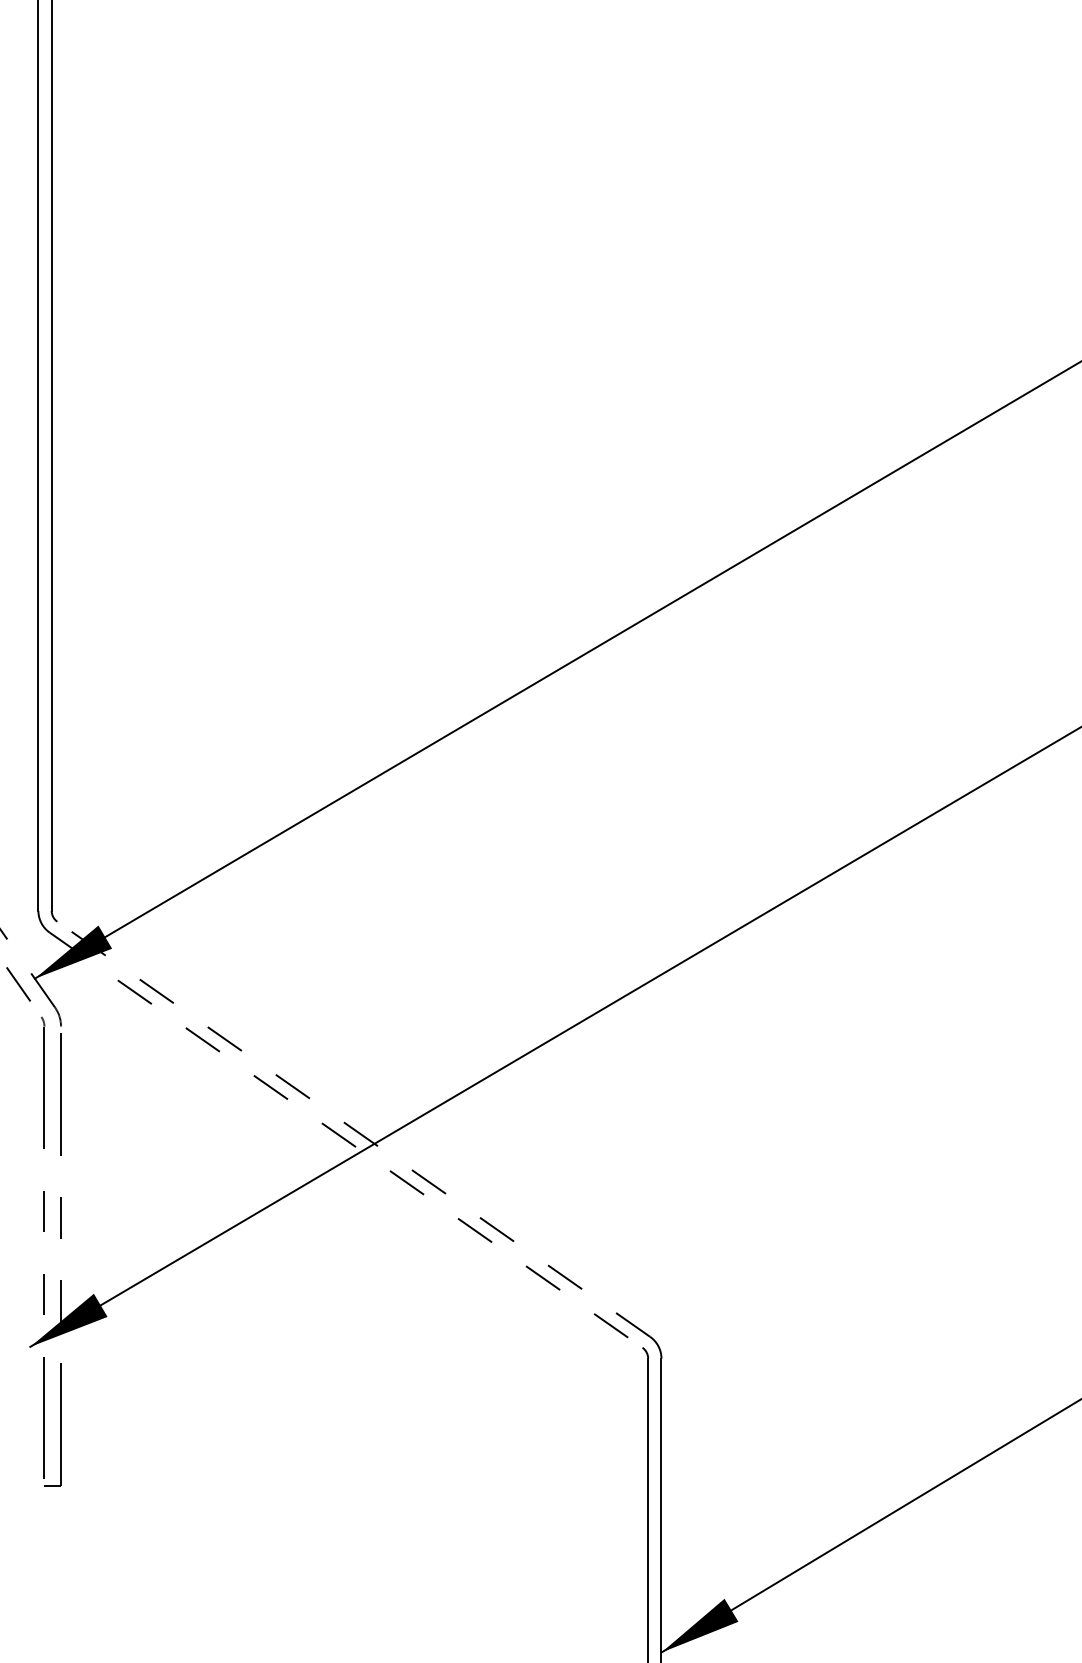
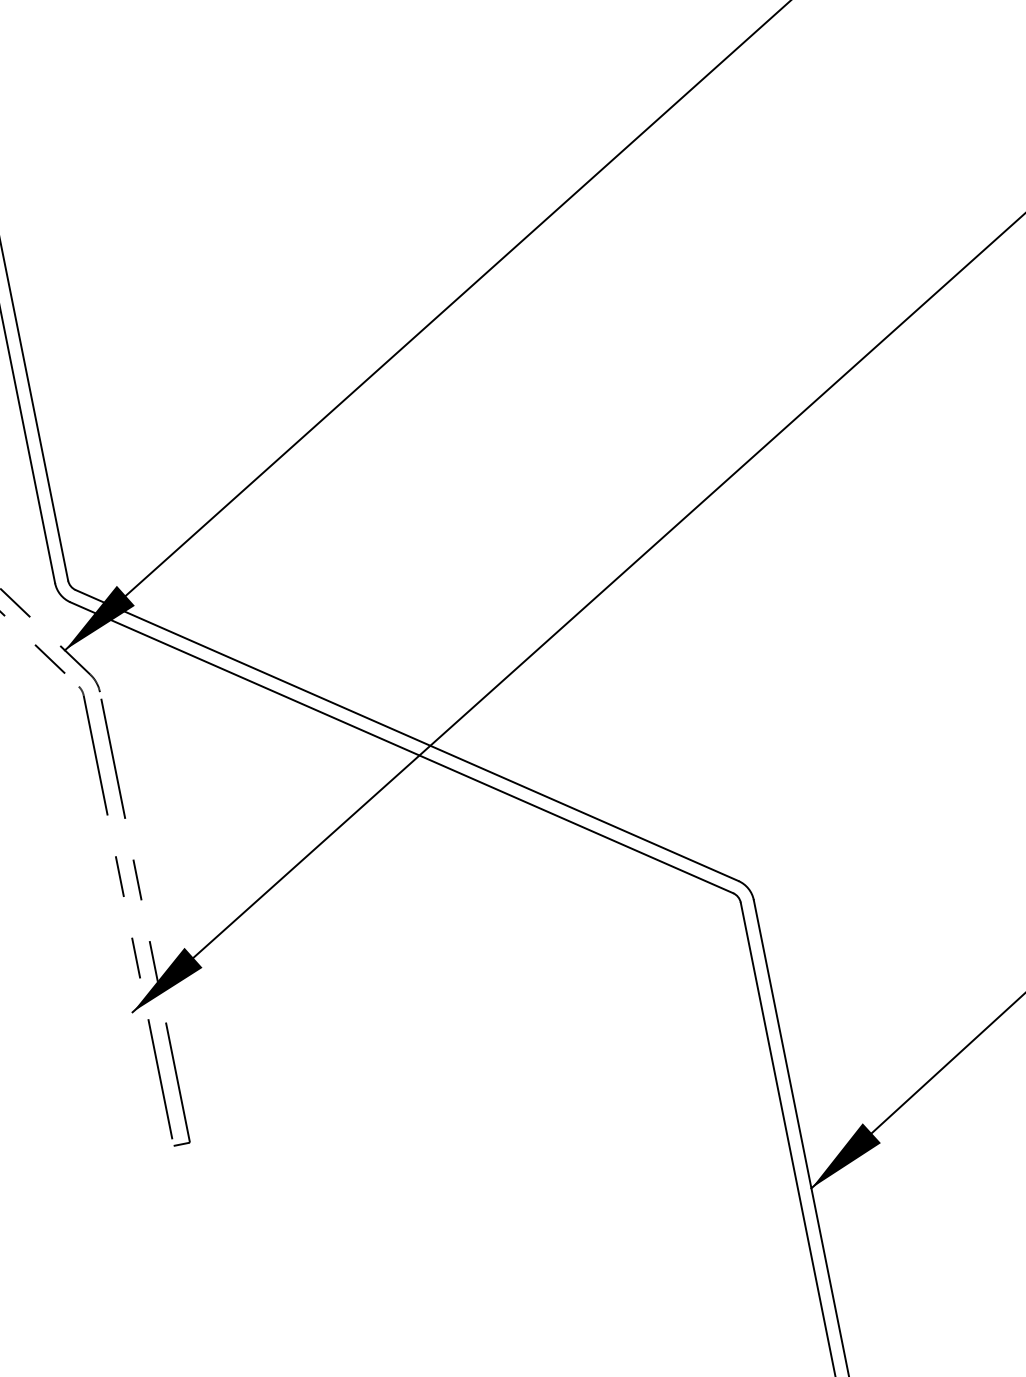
line: (353, 1129) -> (406, 735), dashed -> solid
line: (346, 1140) -> (402, 747), dashed -> solid

